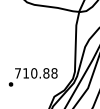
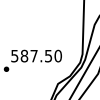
text: (36, 73) -> (36, 56), 710.88 -> 587.50

